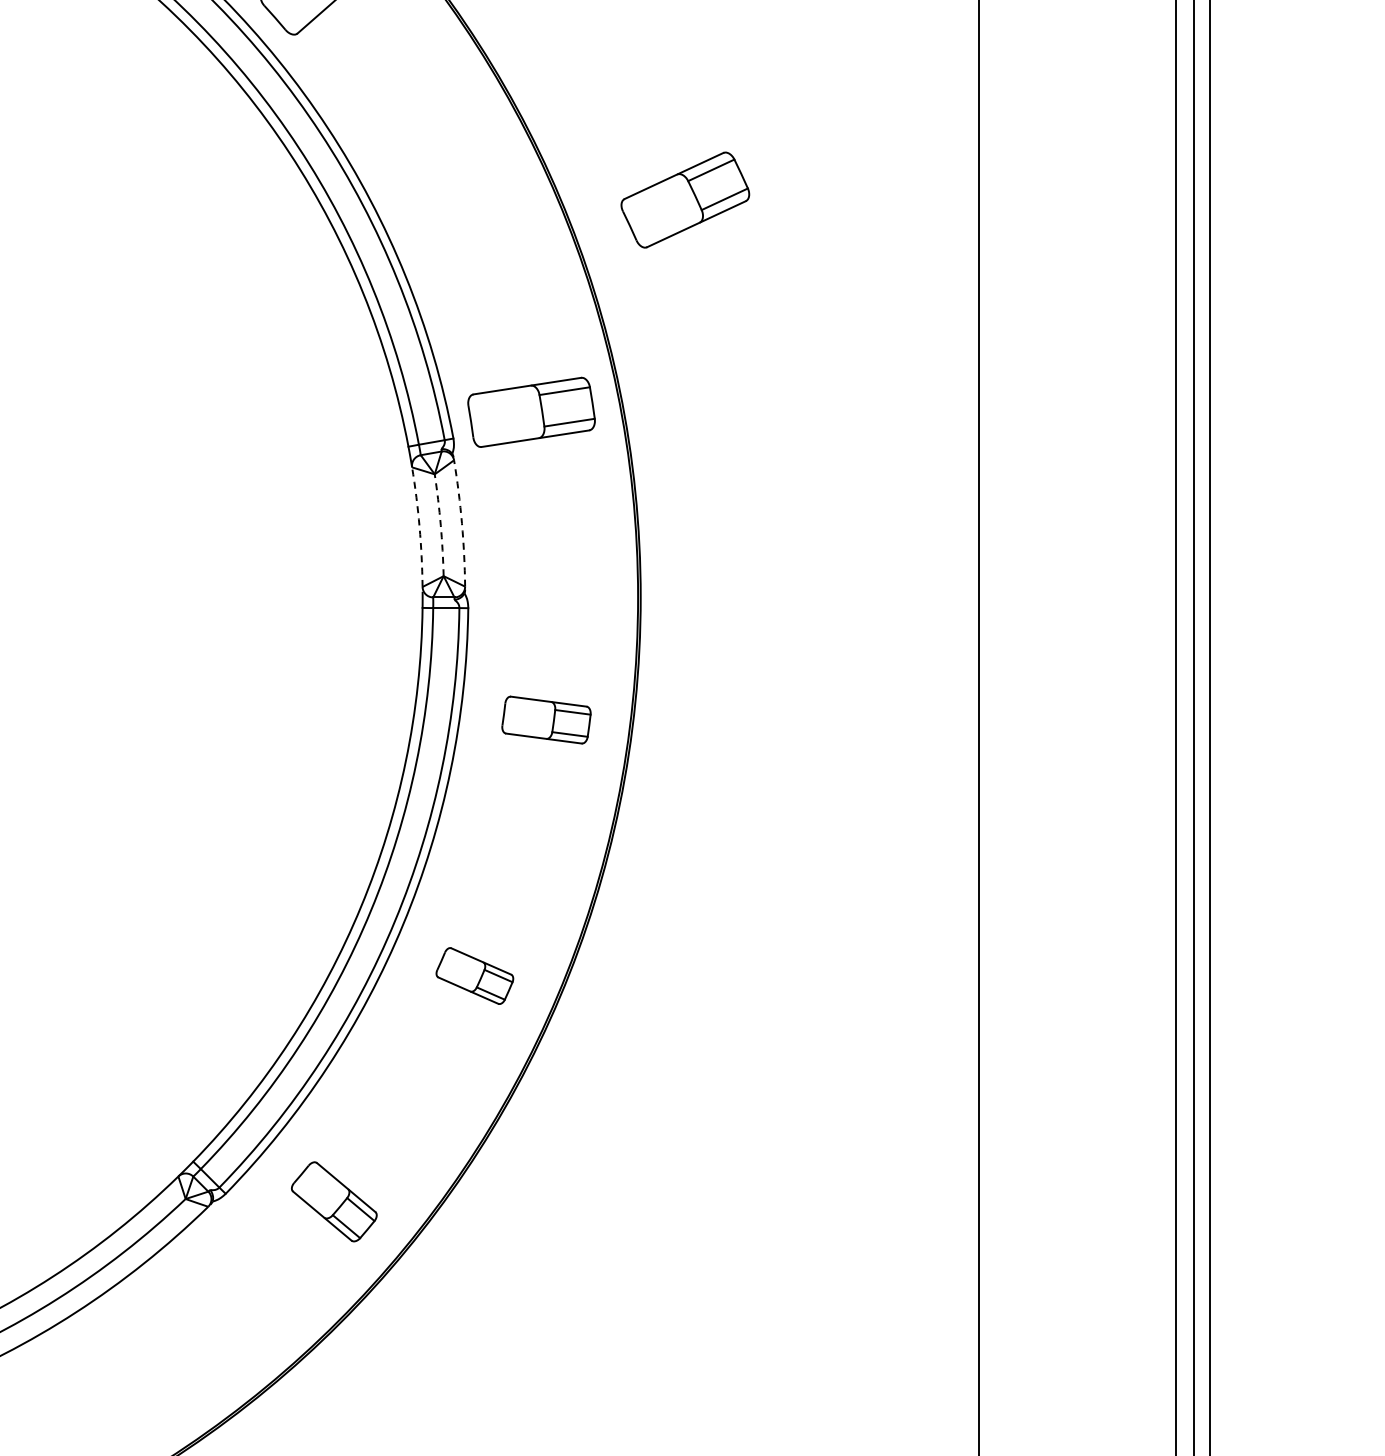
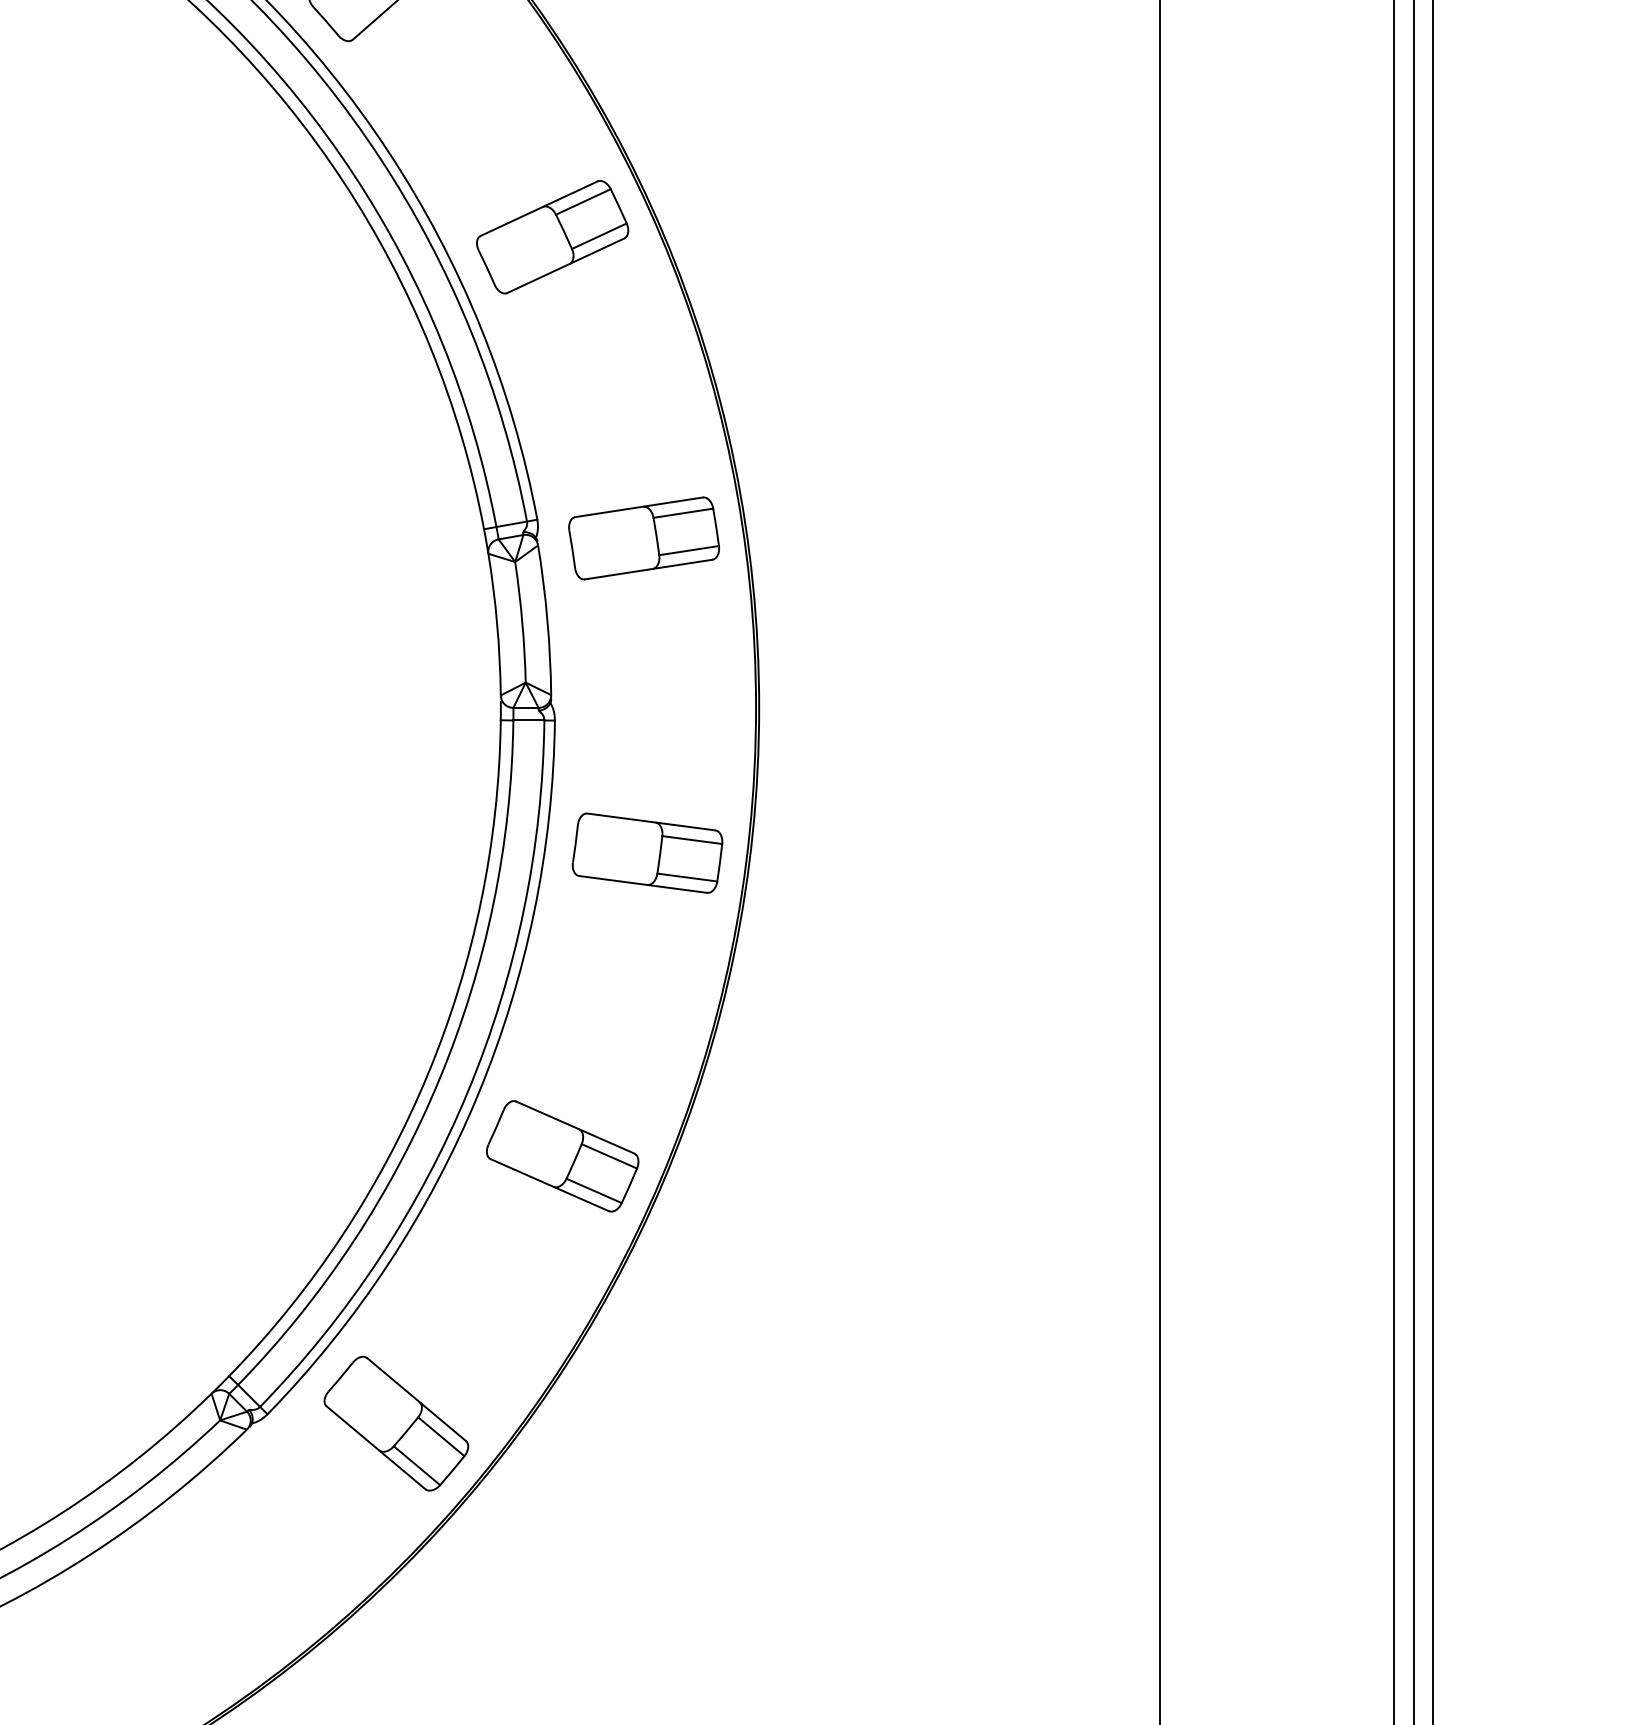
part: (685, 199) -> (552, 236), moved
part: (531, 411) -> (644, 537), moved
arc: (461, 523) -> (546, 620), dashed -> solid
arc: (440, 525) -> (522, 622), dashed -> solid
arc: (419, 526) -> (497, 623), dashed -> solid
part: (546, 719) -> (647, 852), size x1.43
part: (474, 975) -> (562, 1155), size x1.67
part: (333, 1201) -> (395, 1423), size x1.43

